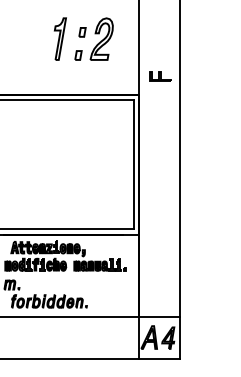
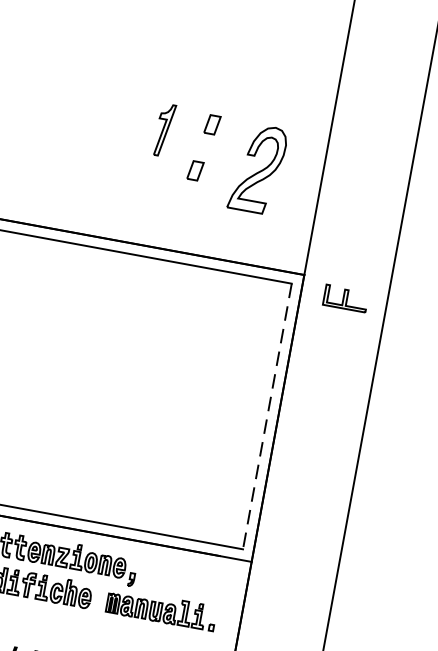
part: (60, 38) -> (164, 129), size x0.6
part: (101, 38) -> (257, 167), moved
part: (160, 76) -> (346, 298), moved
line: (133, 164) -> (267, 415), solid -> dashed

